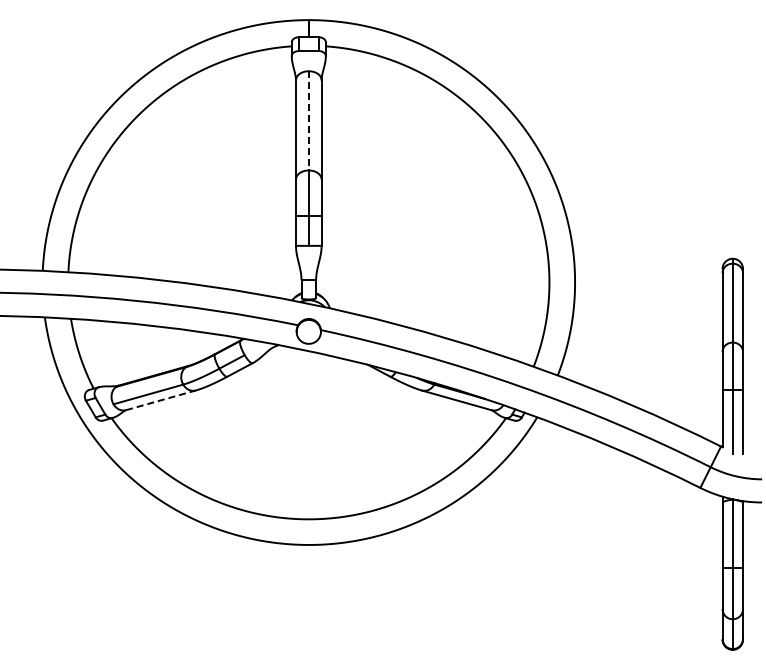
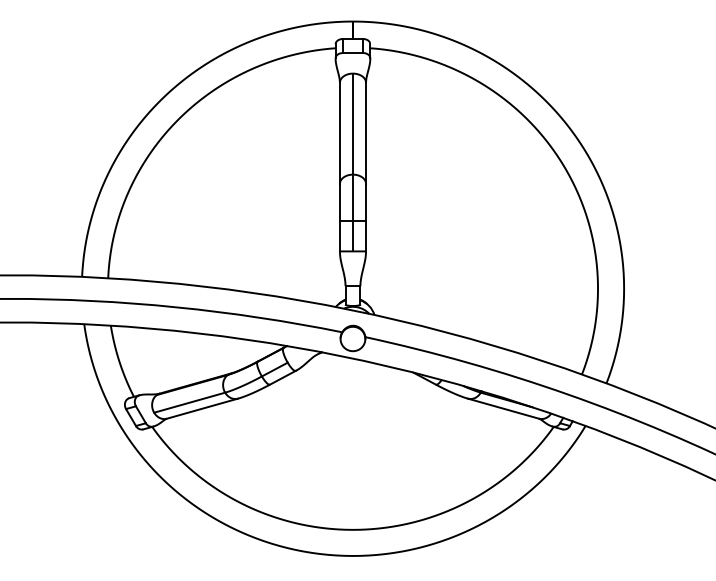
line: (308, 120) -> (352, 123), dashed -> solid
line: (161, 400) -> (202, 408), dashed -> solid

